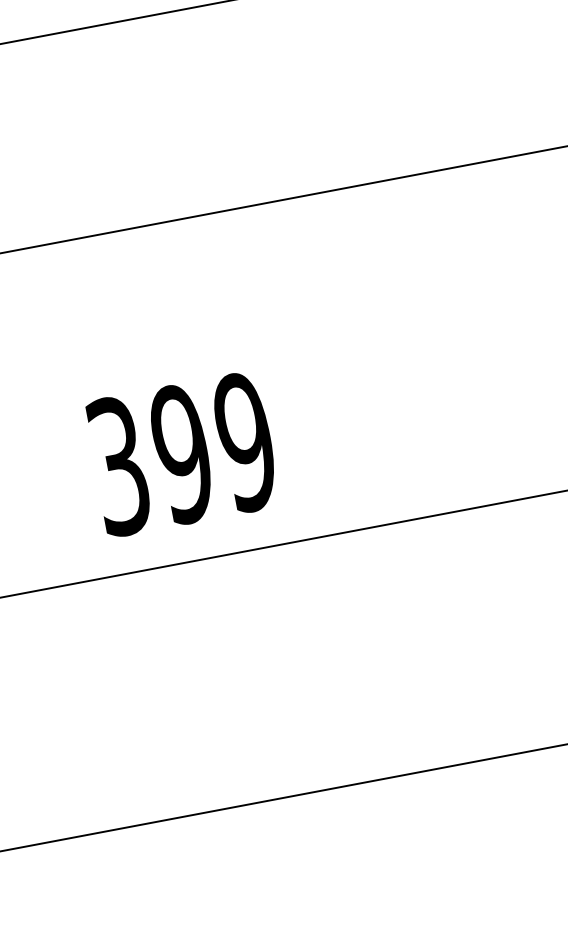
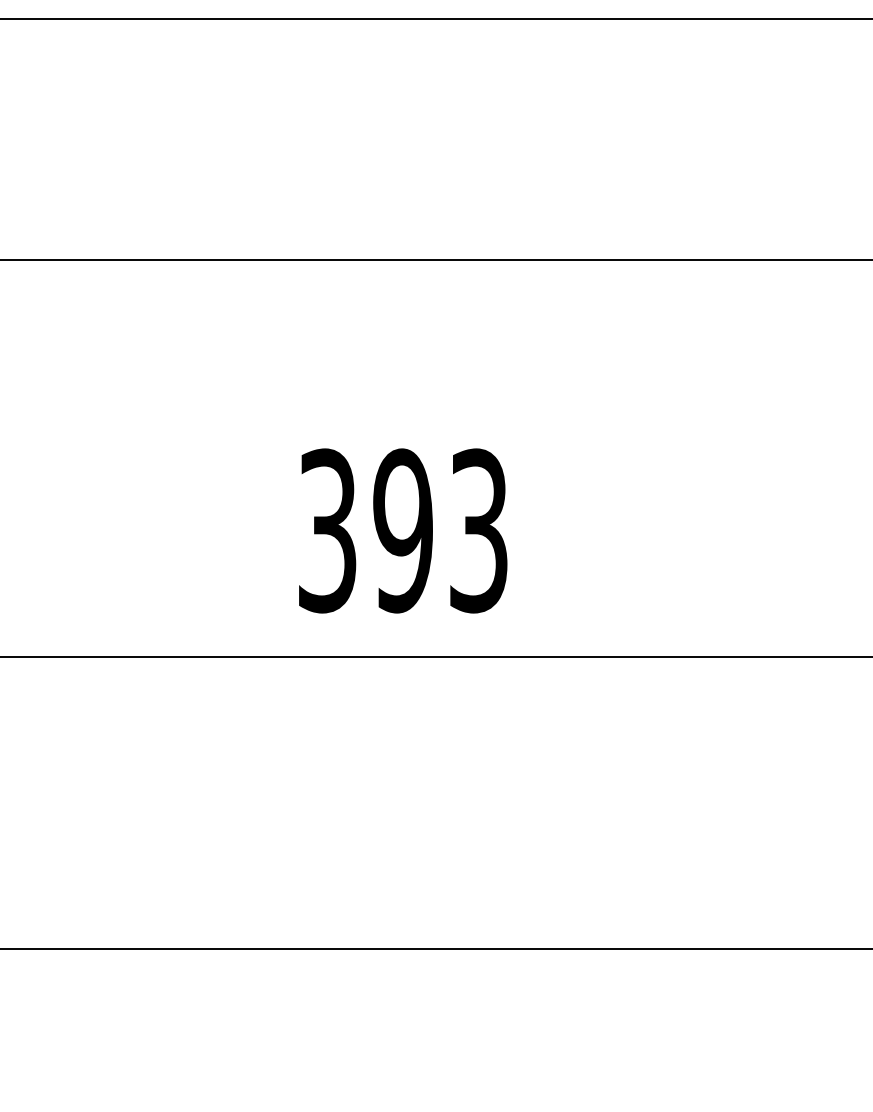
text: (245, 442) -> (478, 530), 399 -> 393

